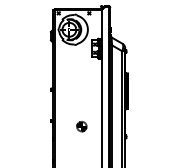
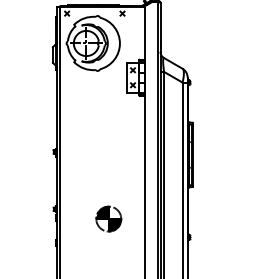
part: (81, 126) -> (108, 218), size x1.43

